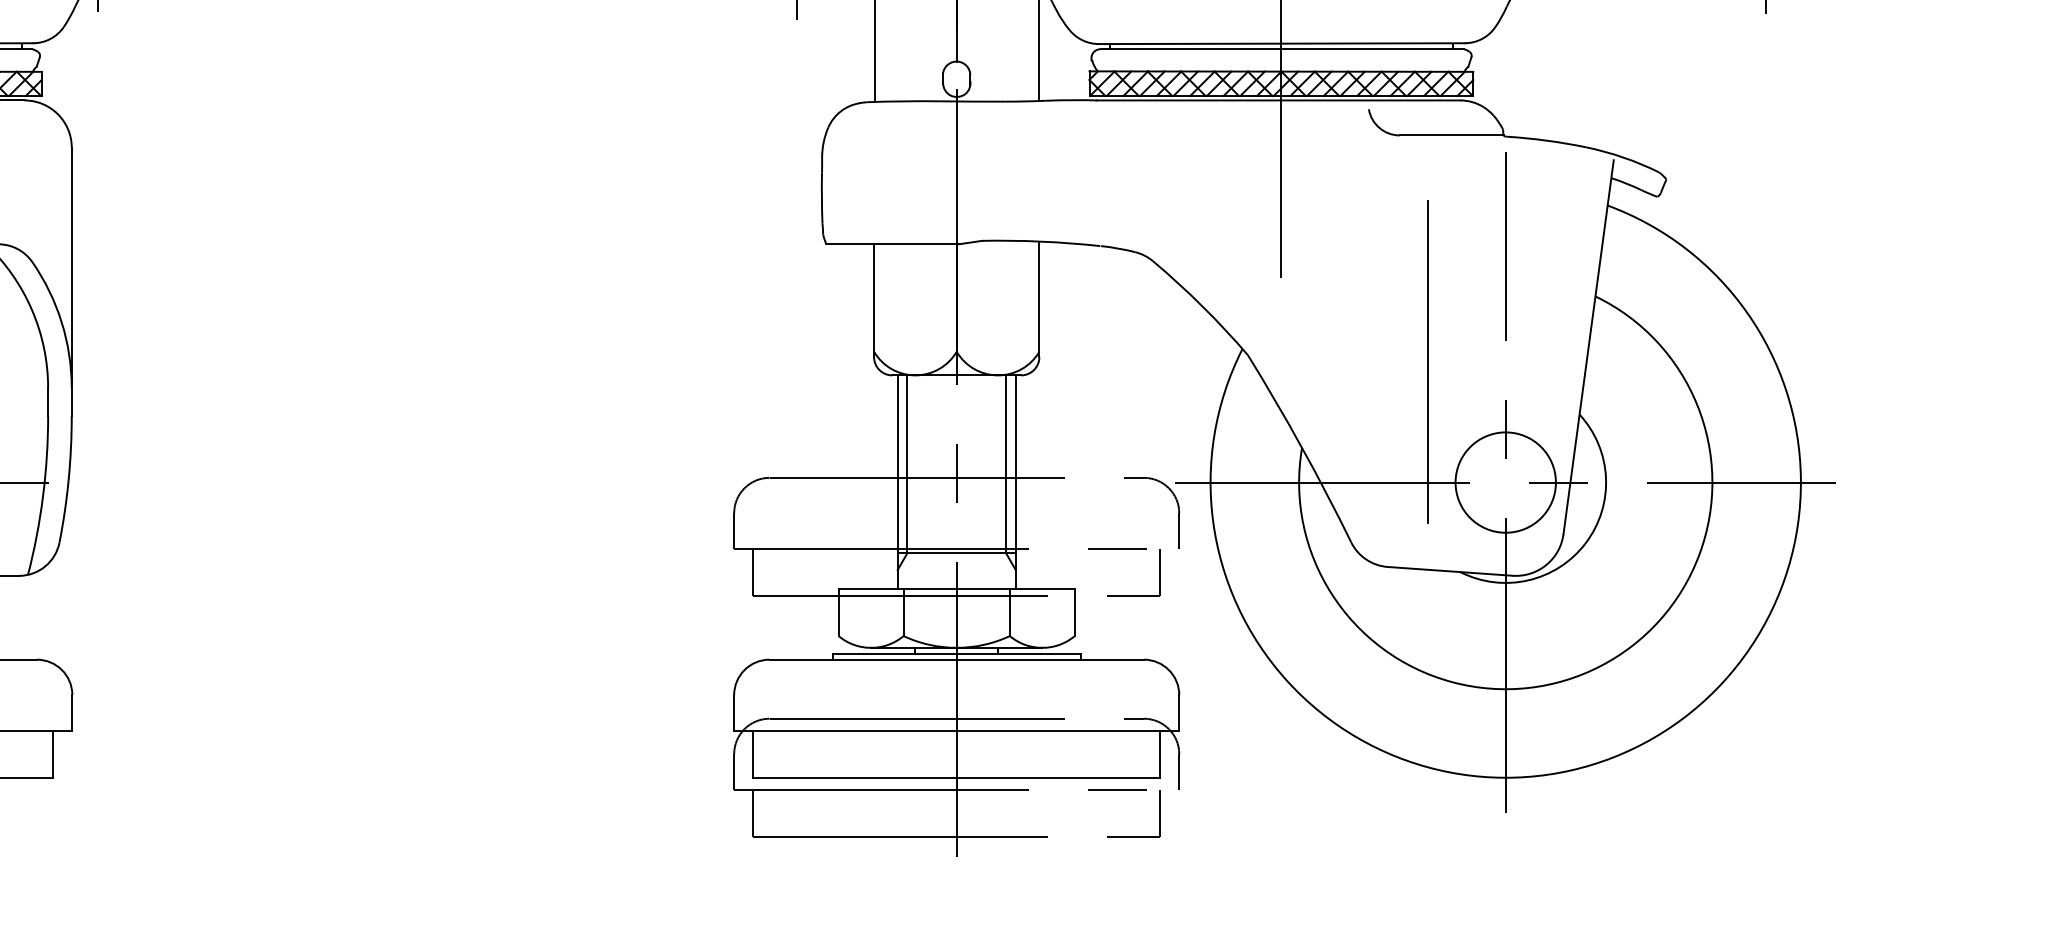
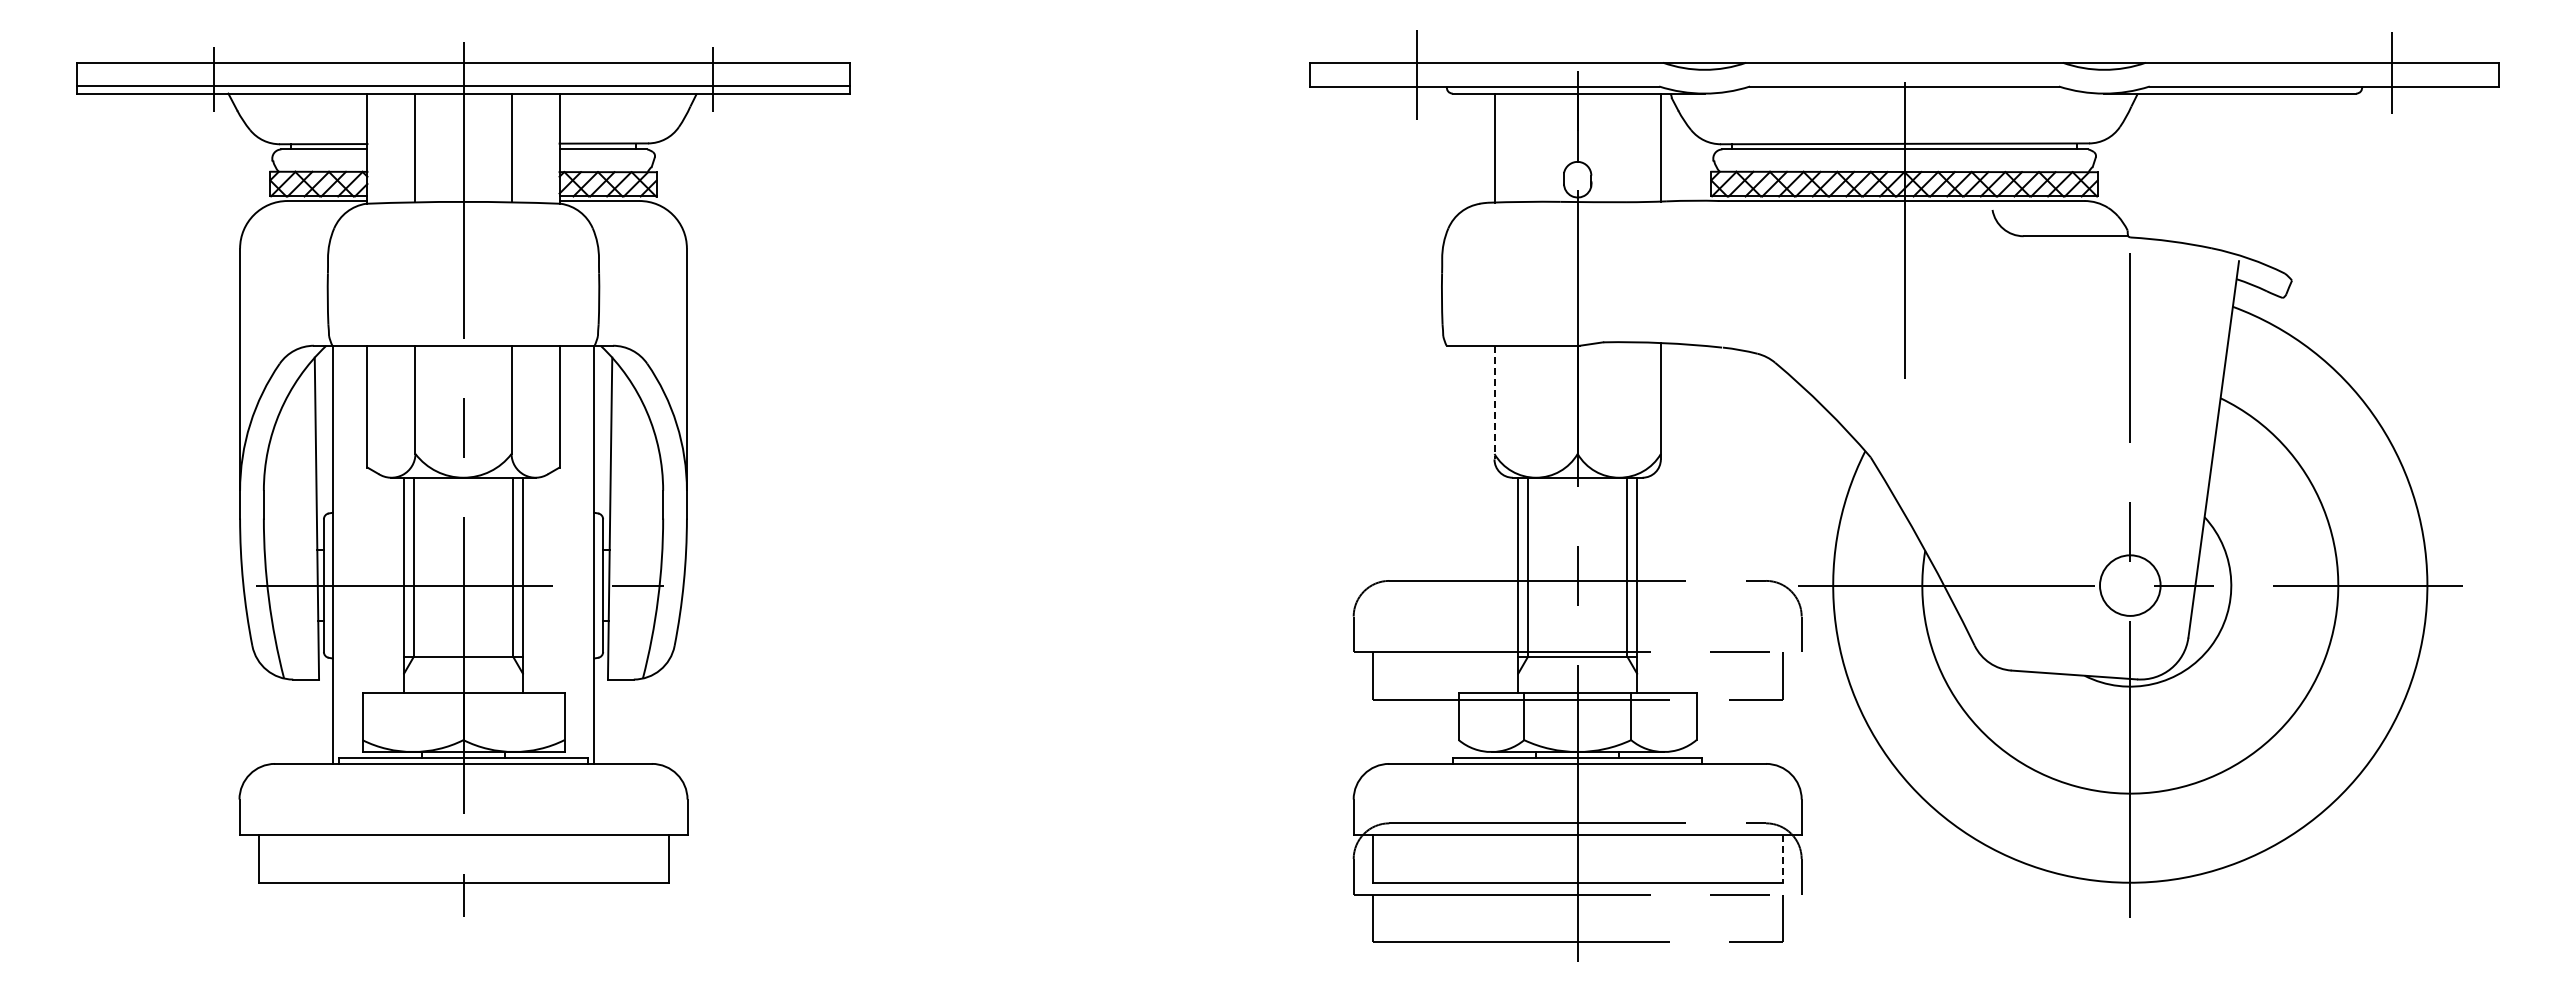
line: (874, 300) -> (1494, 402), solid -> dashed
line: (1427, 362) -> (2051, 464), removed
circle: (1504, 482) -> (2129, 585), size x0.6
line: (1160, 753) -> (1782, 858), solid -> dashed

